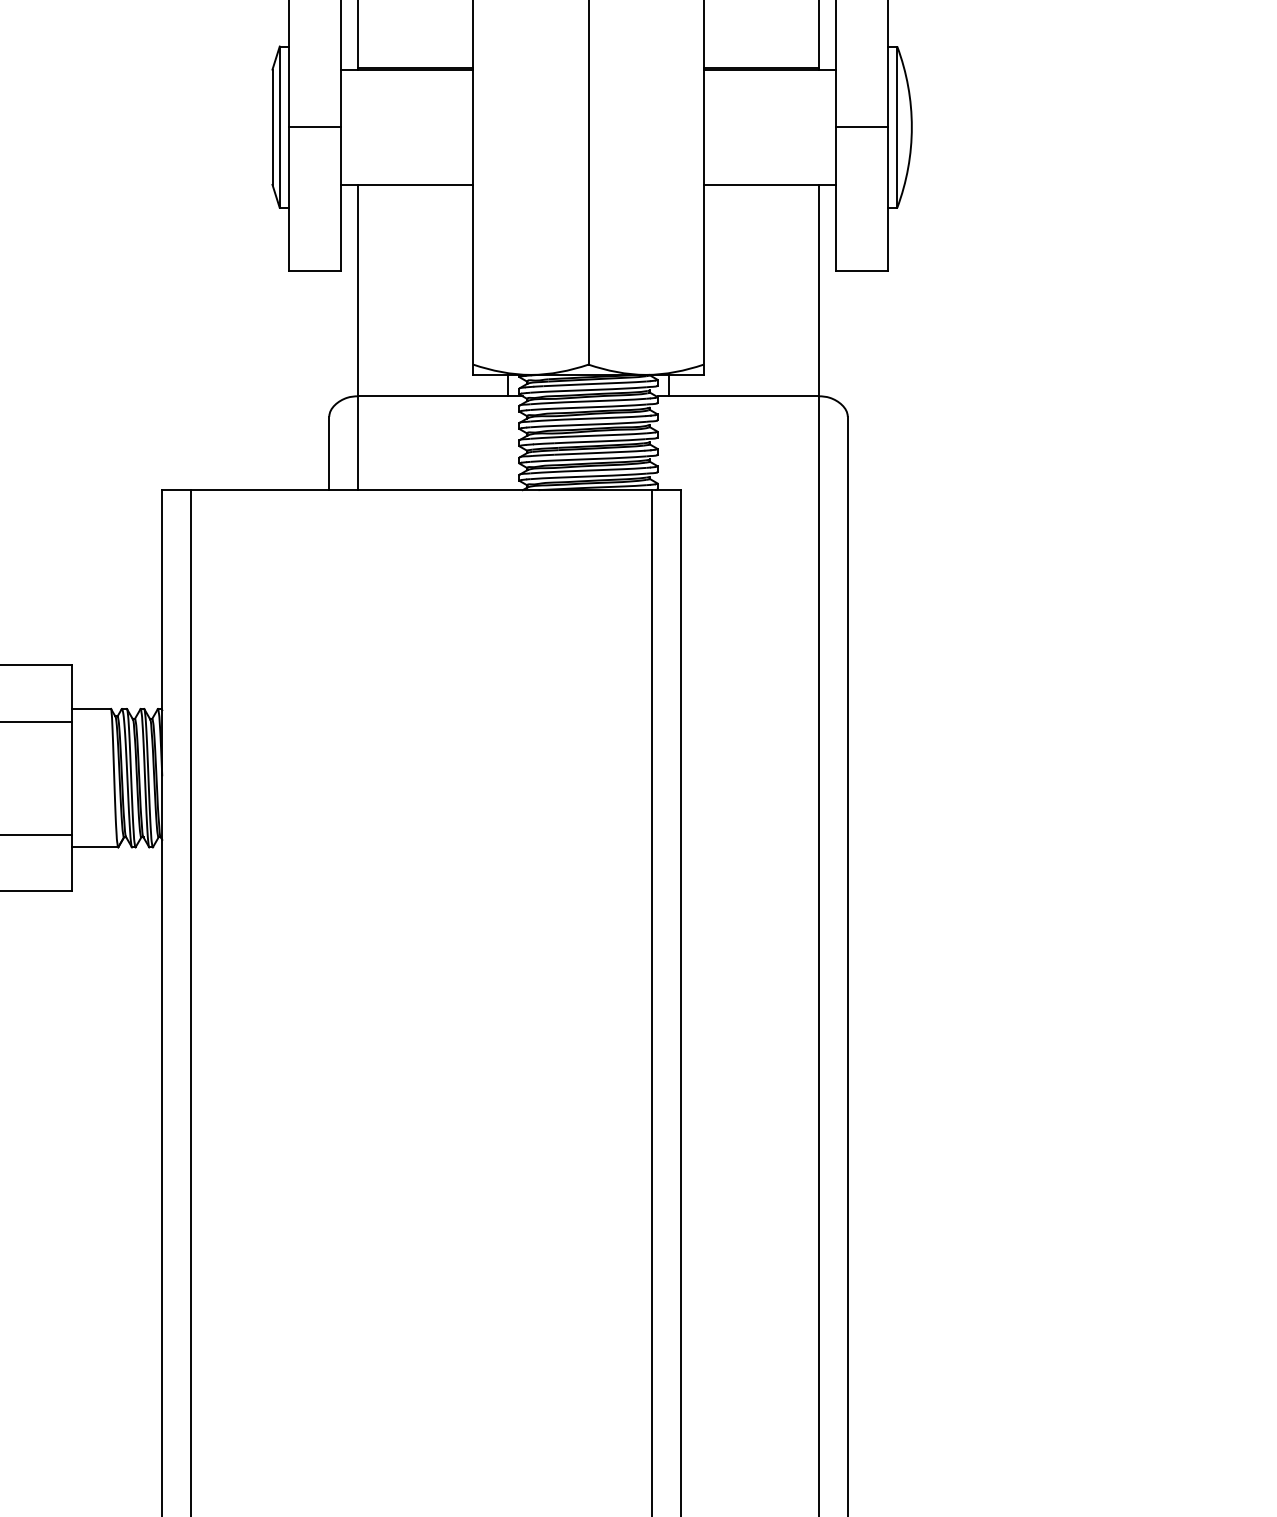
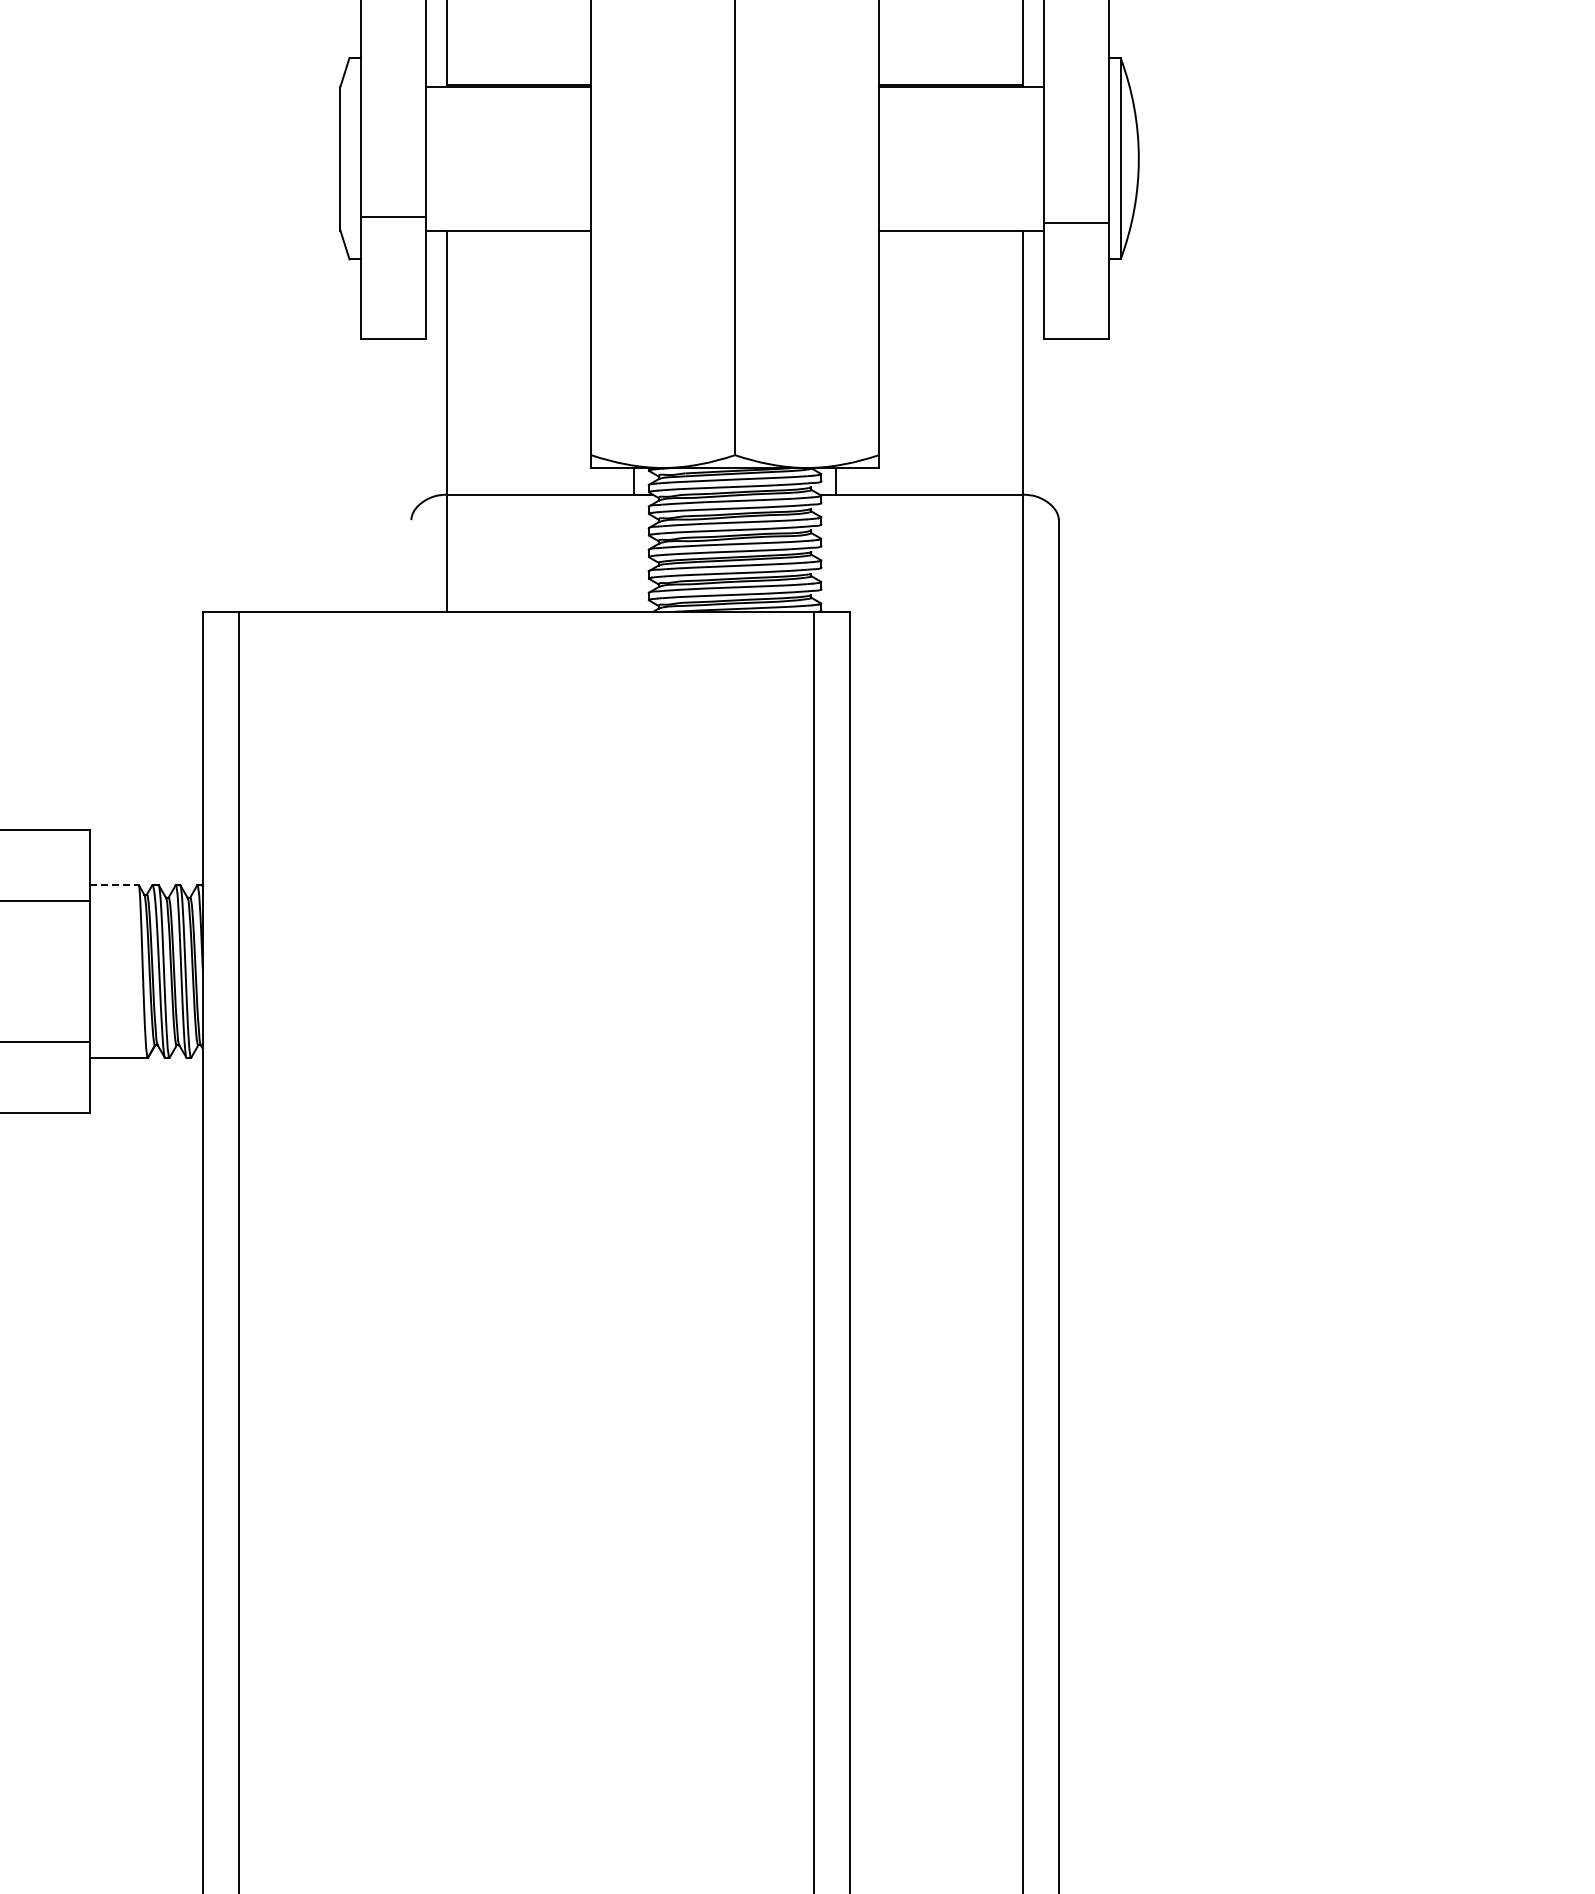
line: (279, 127) -> (349, 158), removed
line: (314, 127) -> (393, 216), moved
line: (861, 127) -> (1076, 222), moved
line: (329, 452) -> (411, 565), removed
line: (92, 709) -> (115, 885), solid -> dashed

